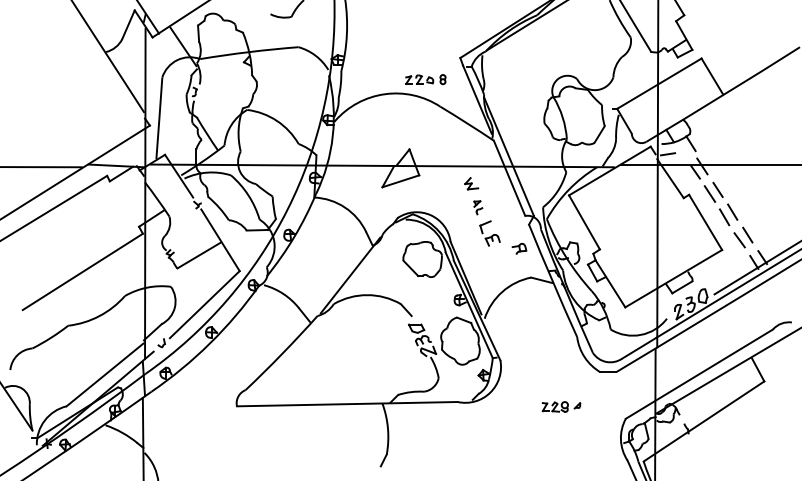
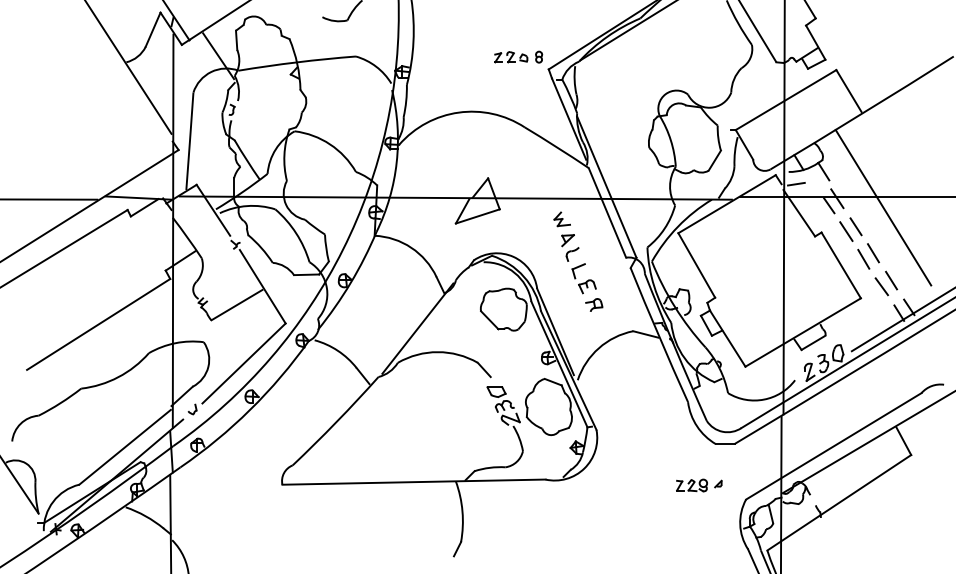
part: (425, 79) -> (518, 56), moved
line: (741, 173) -> (883, 207), added
part: (478, 207) -> (570, 247), size x1.67
part: (519, 248) -> (594, 304), moved
part: (561, 406) -> (699, 485), moved

